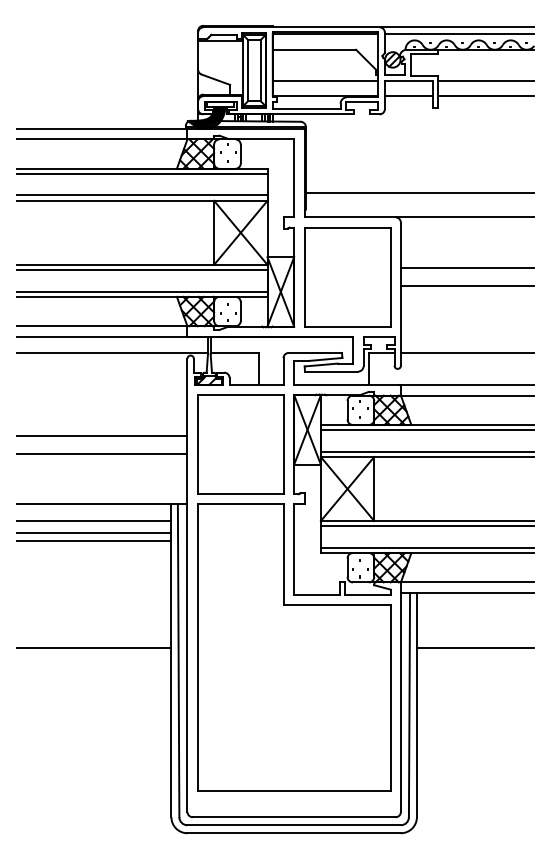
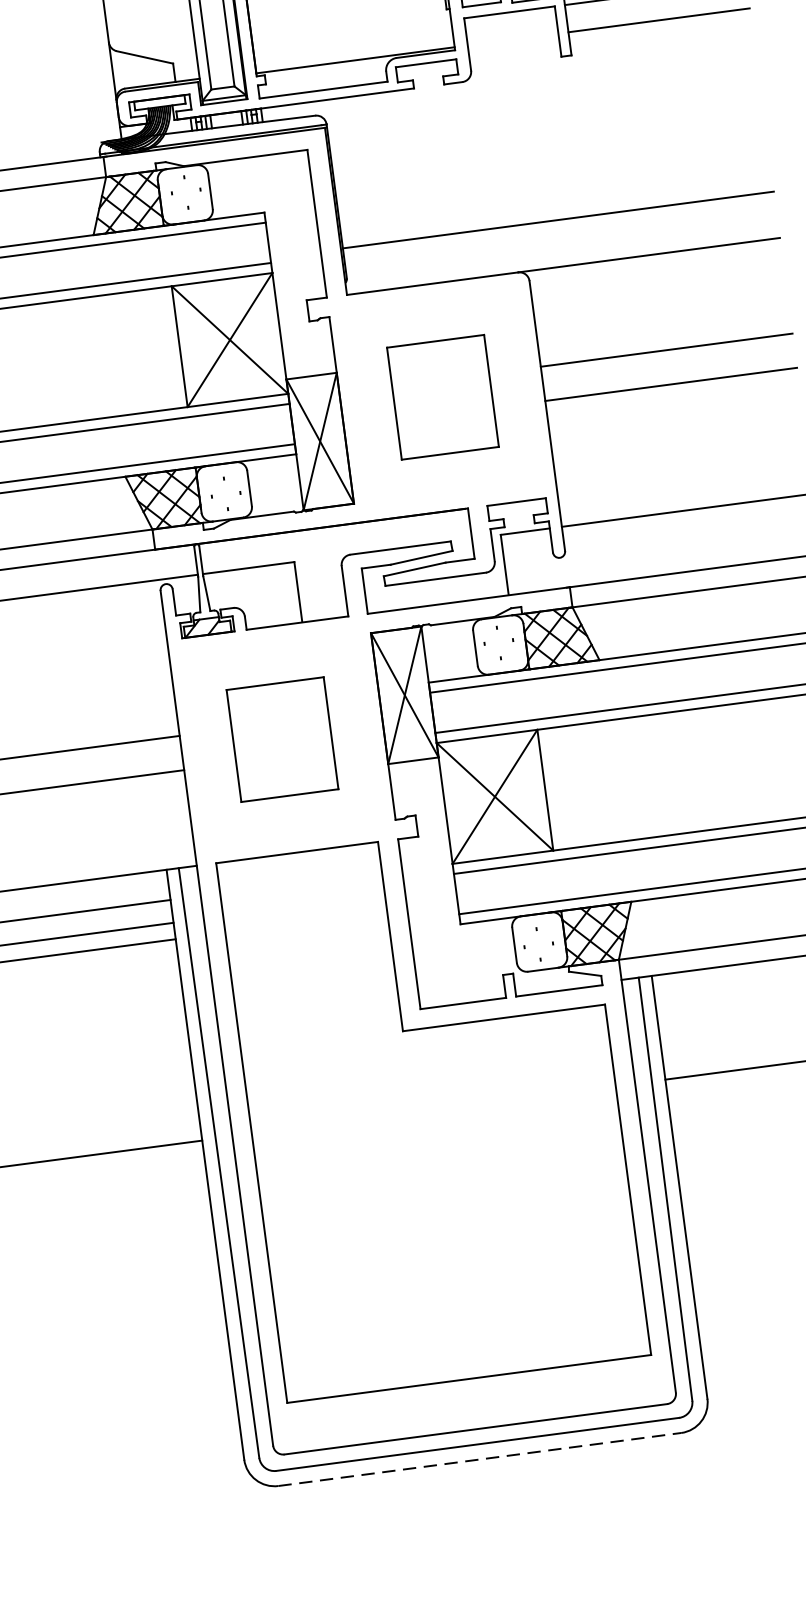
line: (324, 81) -> (350, 33), removed
line: (408, 95) -> (512, 39), removed
part: (347, 277) -> (442, 397), size x0.6
part: (240, 444) -> (281, 739), size x0.6
line: (294, 833) -> (480, 1459), solid -> dashed

